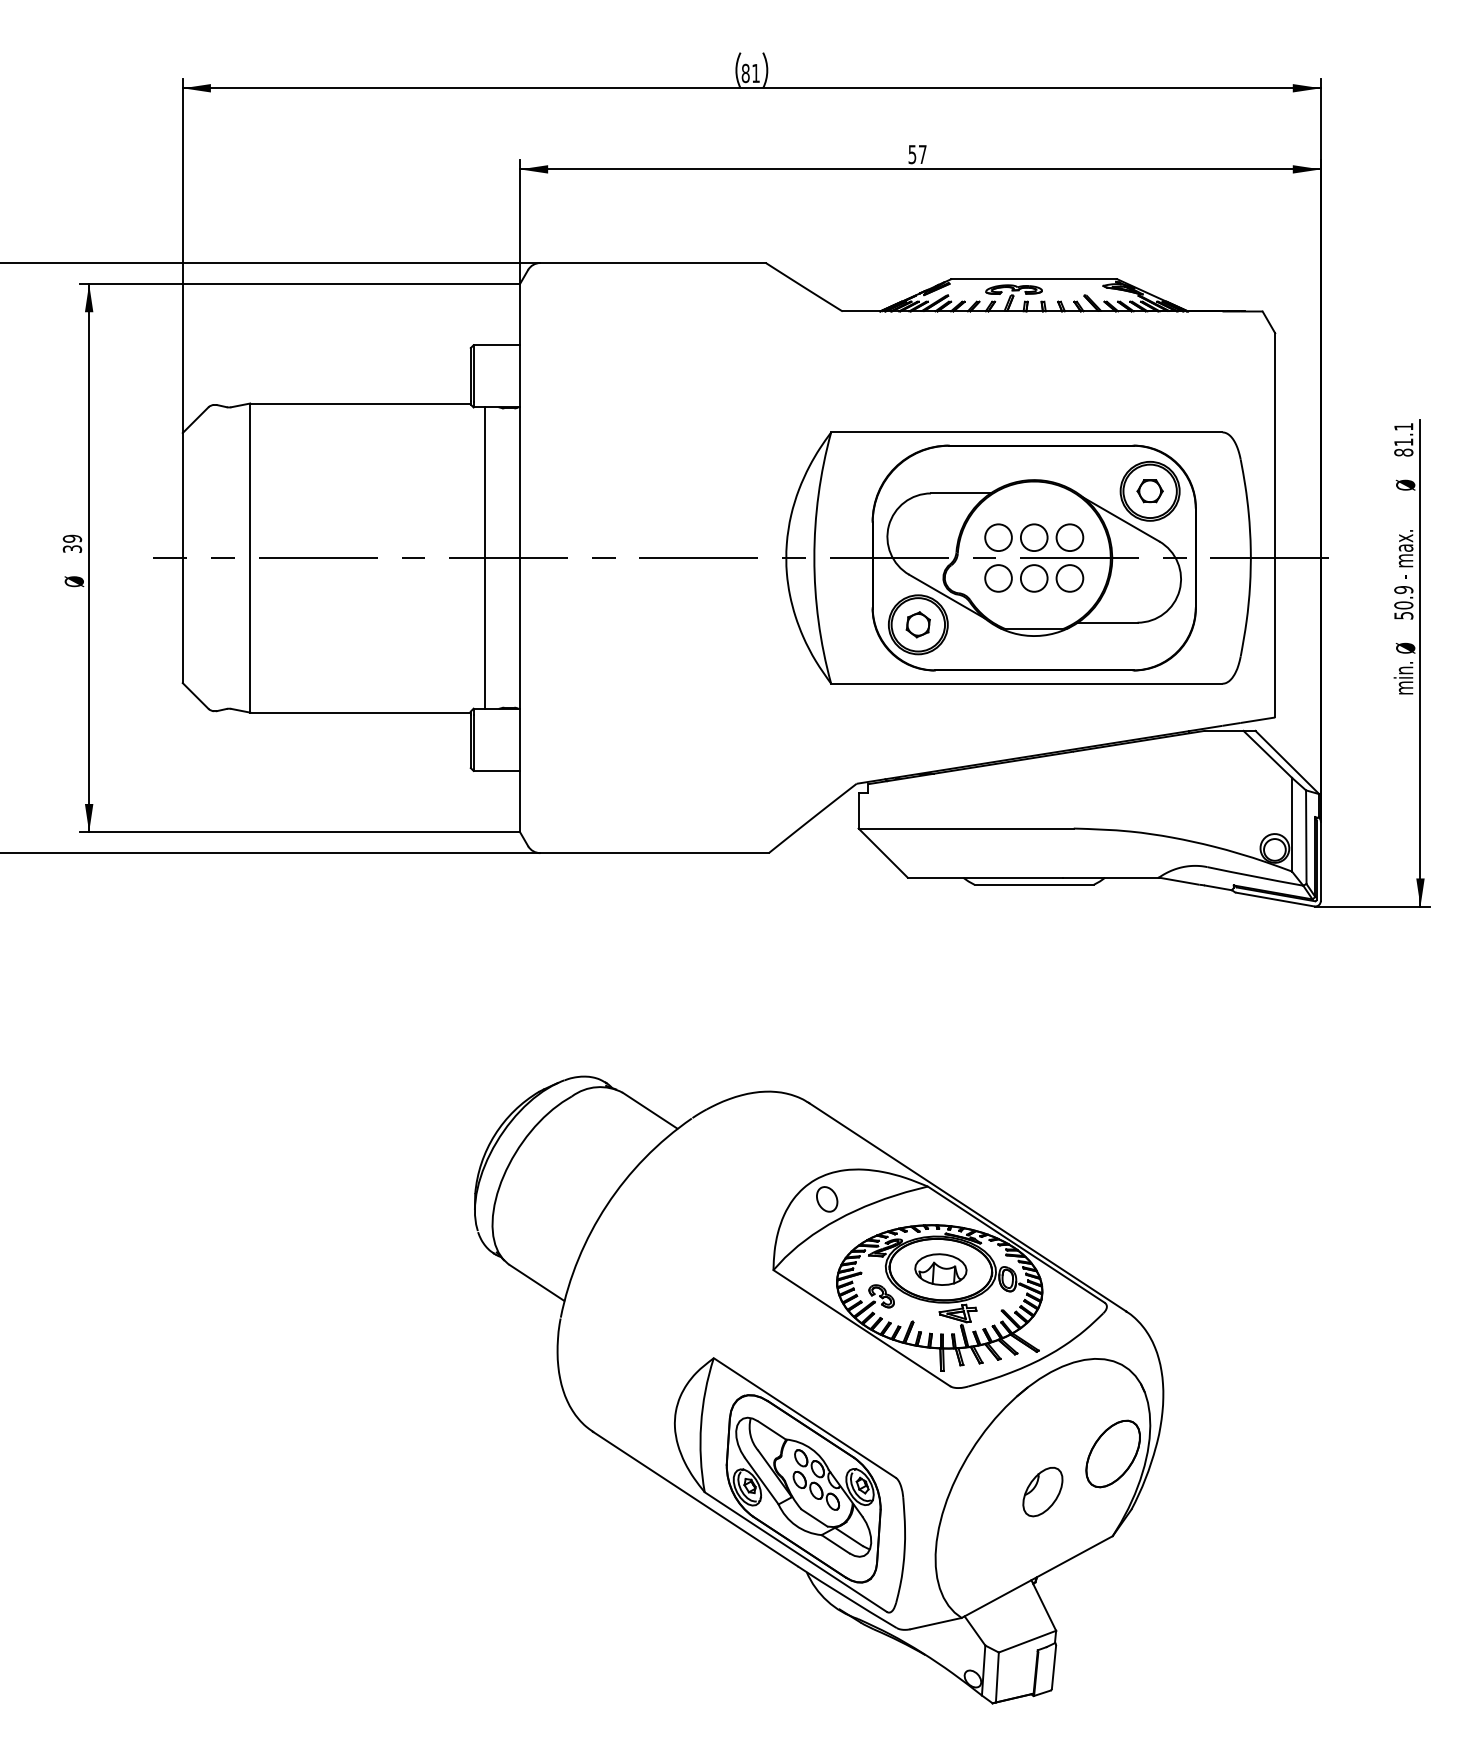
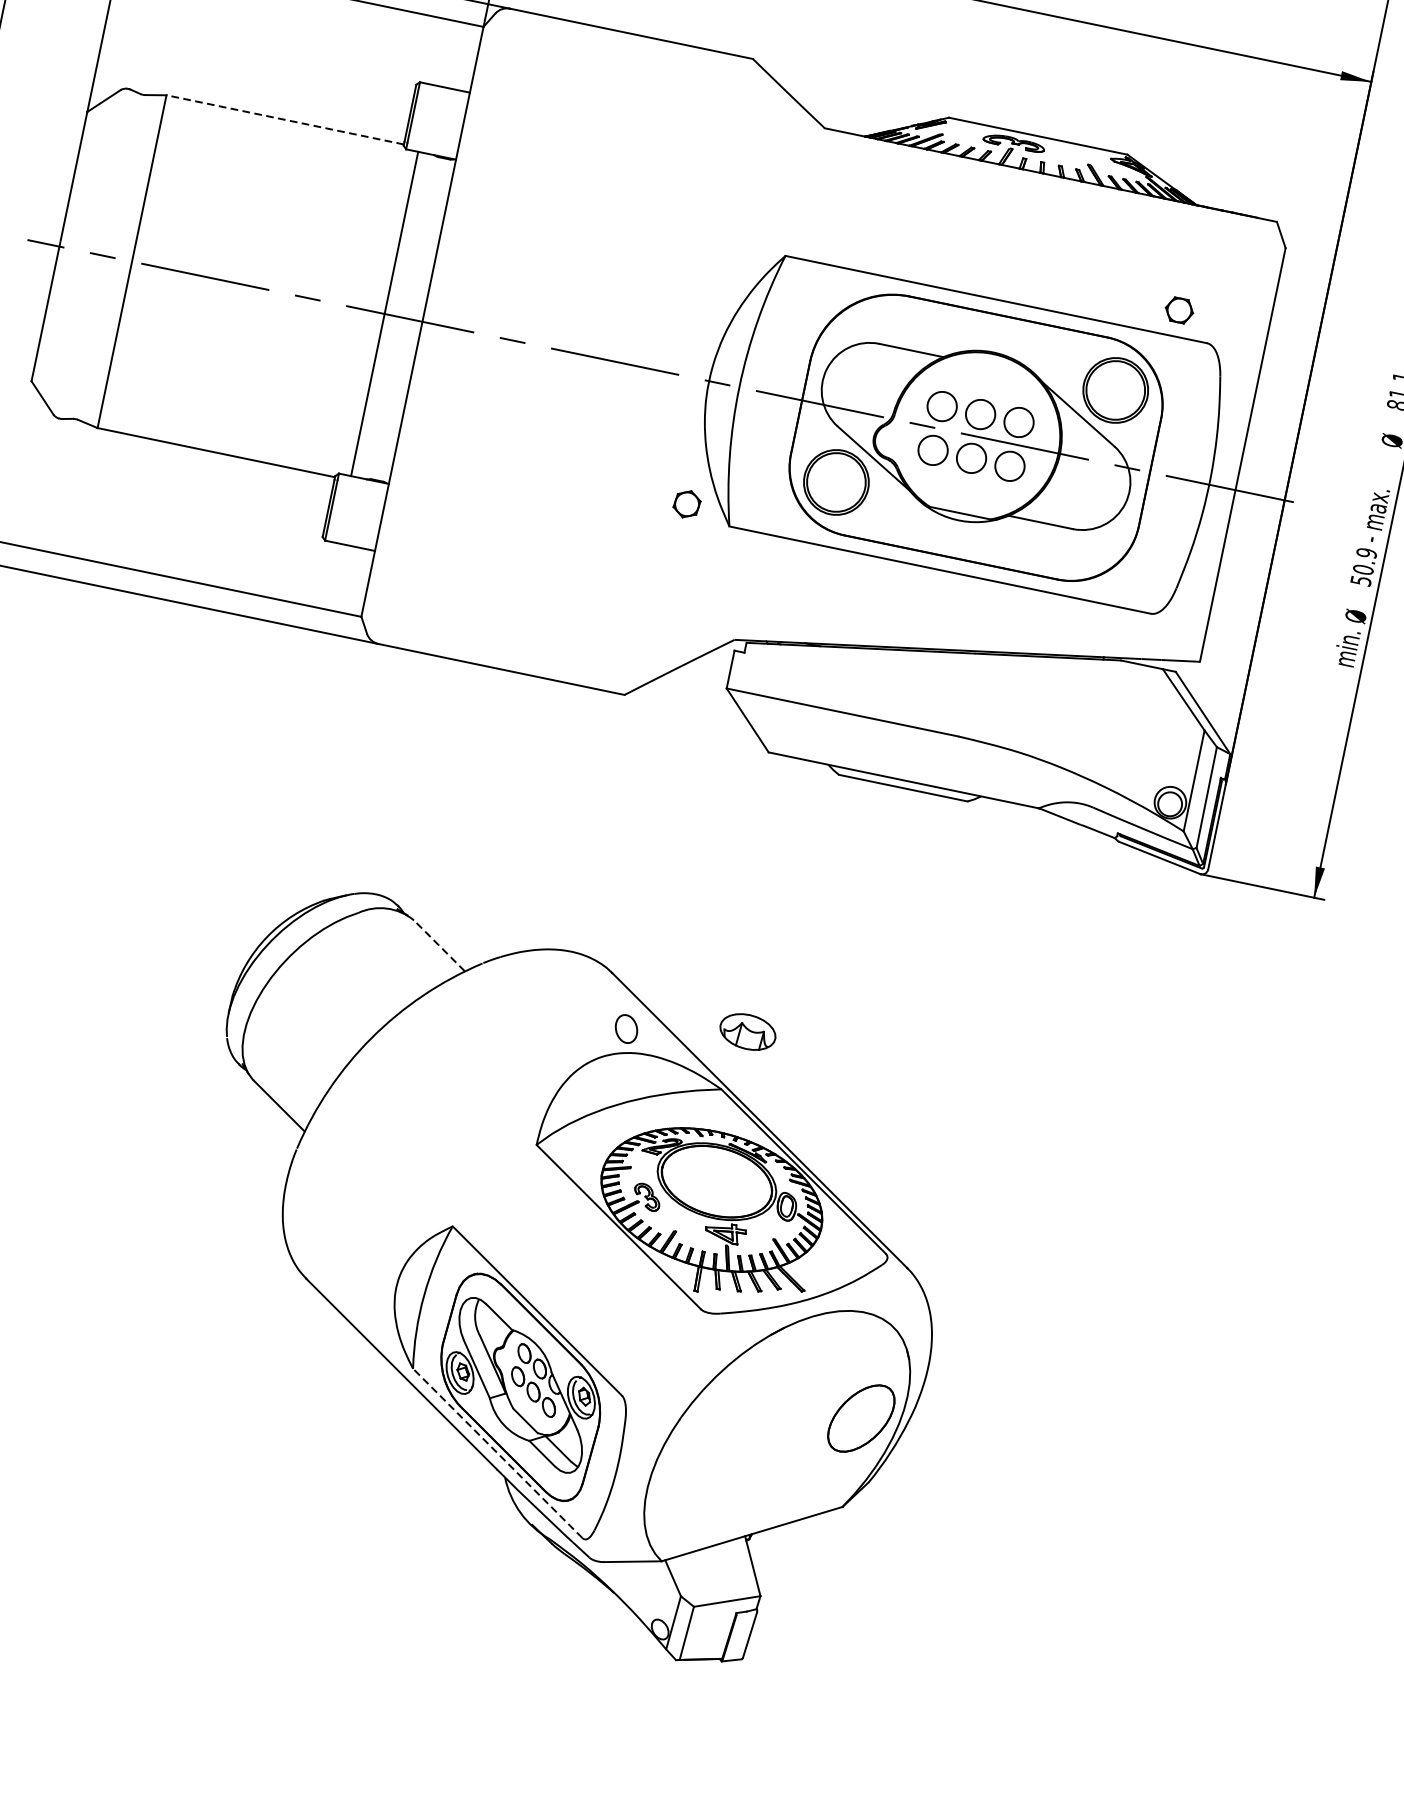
line: (360, 403) -> (285, 119), solid -> dashed
part: (1149, 491) -> (1178, 310), moved
part: (917, 624) -> (686, 503), moved
line: (650, 1110) -> (439, 945), solid -> dashed
part: (827, 1199) -> (626, 1029), moved
part: (940, 1269) -> (747, 1031), moved
part: (1042, 1491) -> (776, 1443), removed
line: (795, 1552) -> (497, 1453), solid -> dashed

